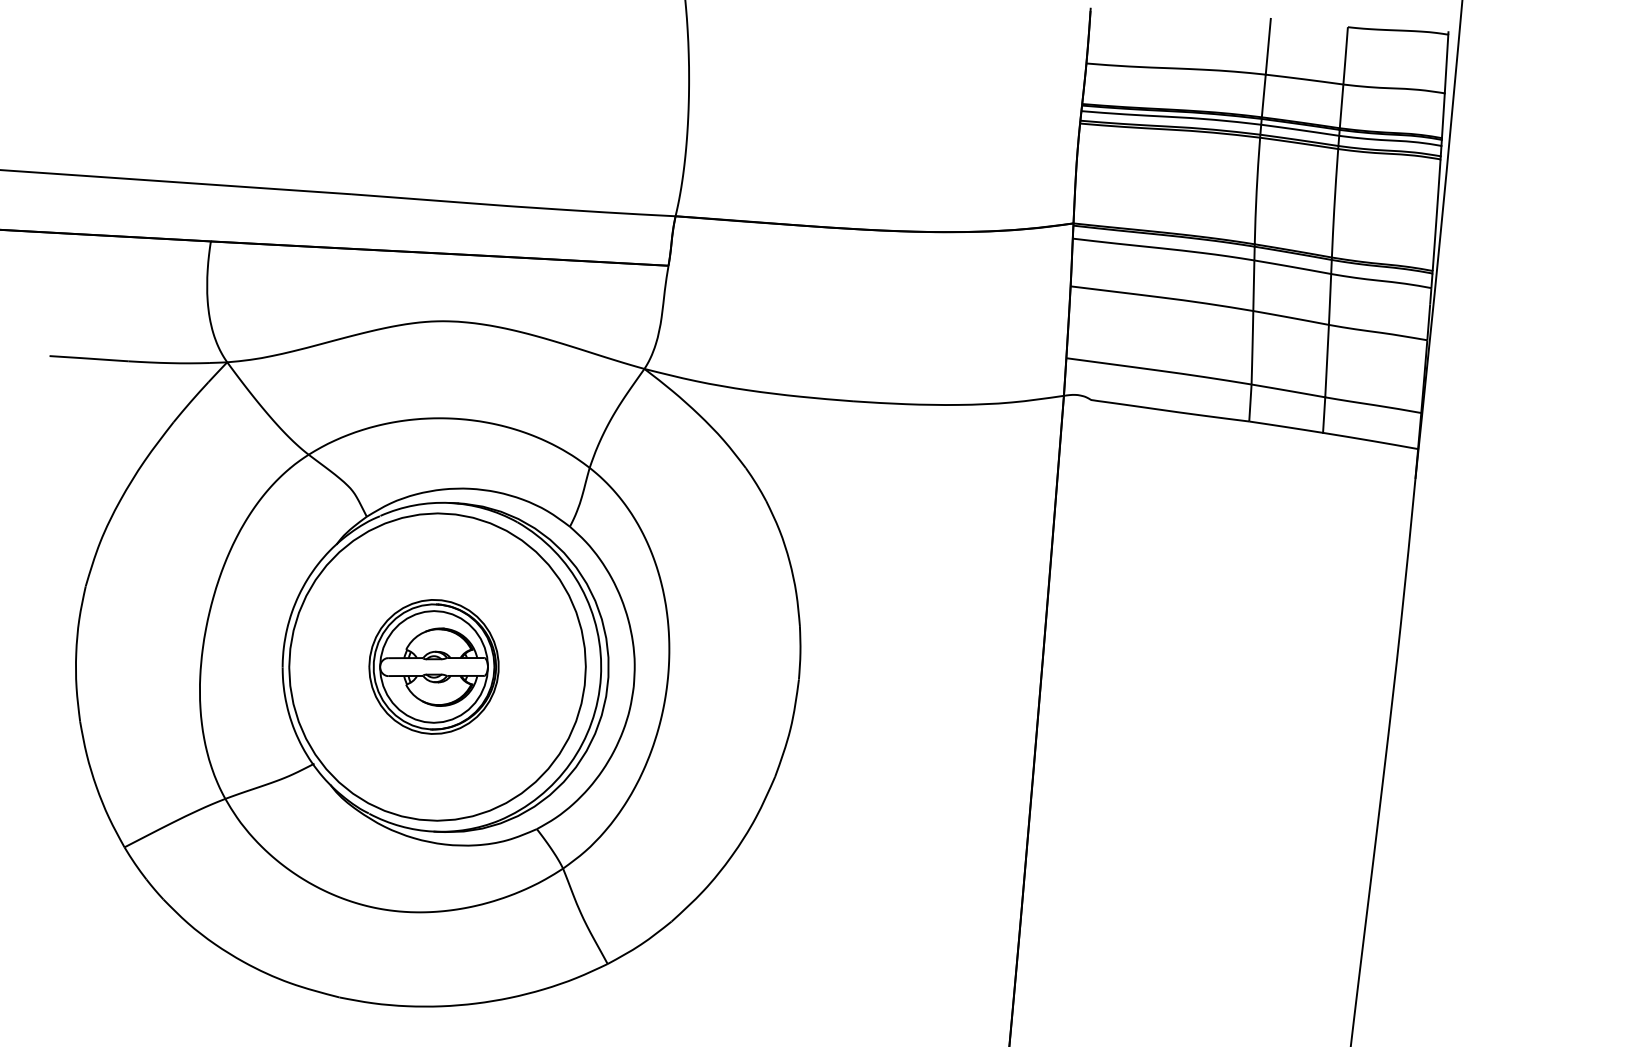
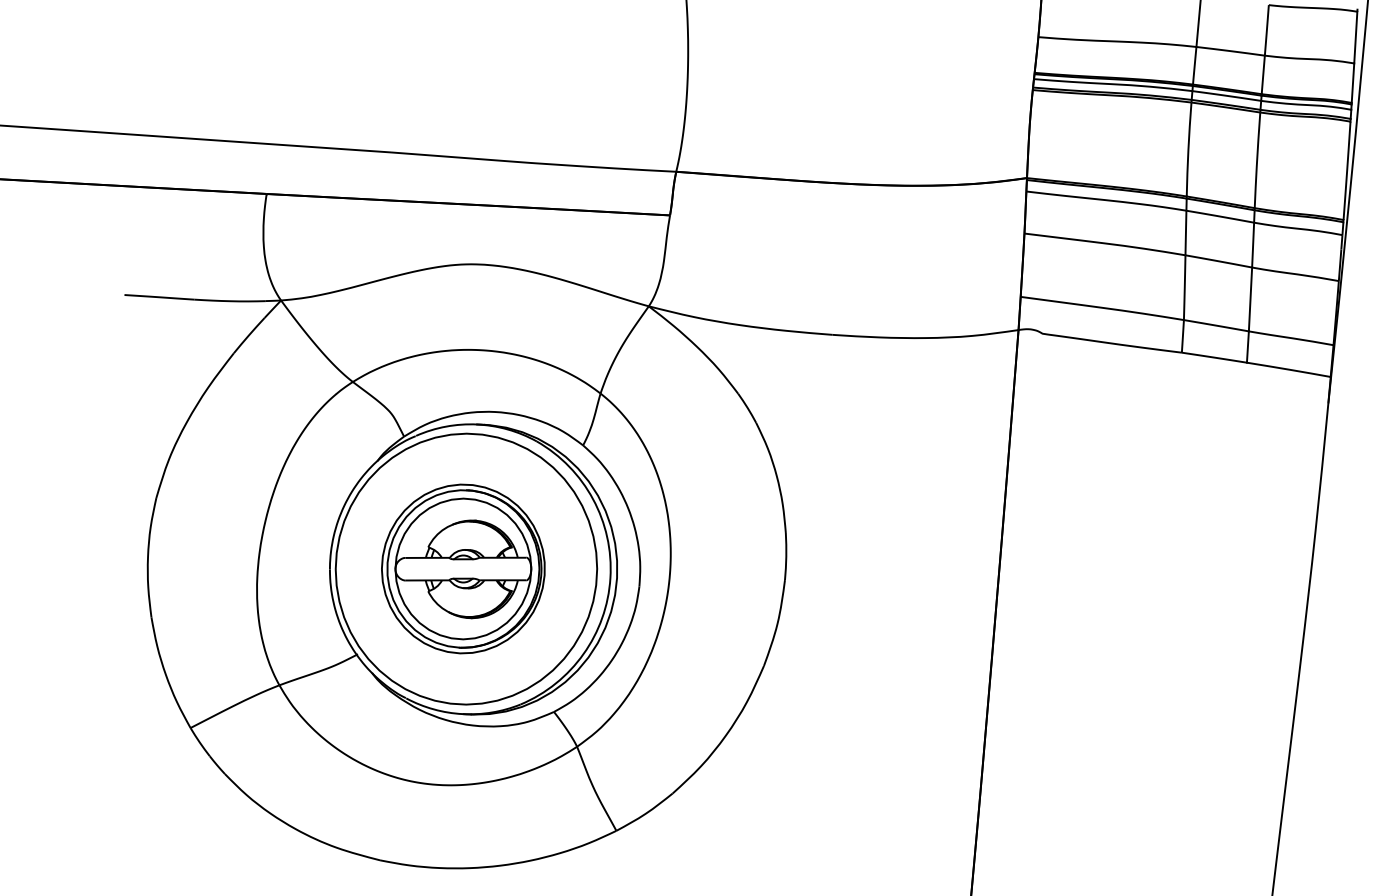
part: (433, 666) -> (462, 568), size x1.43

